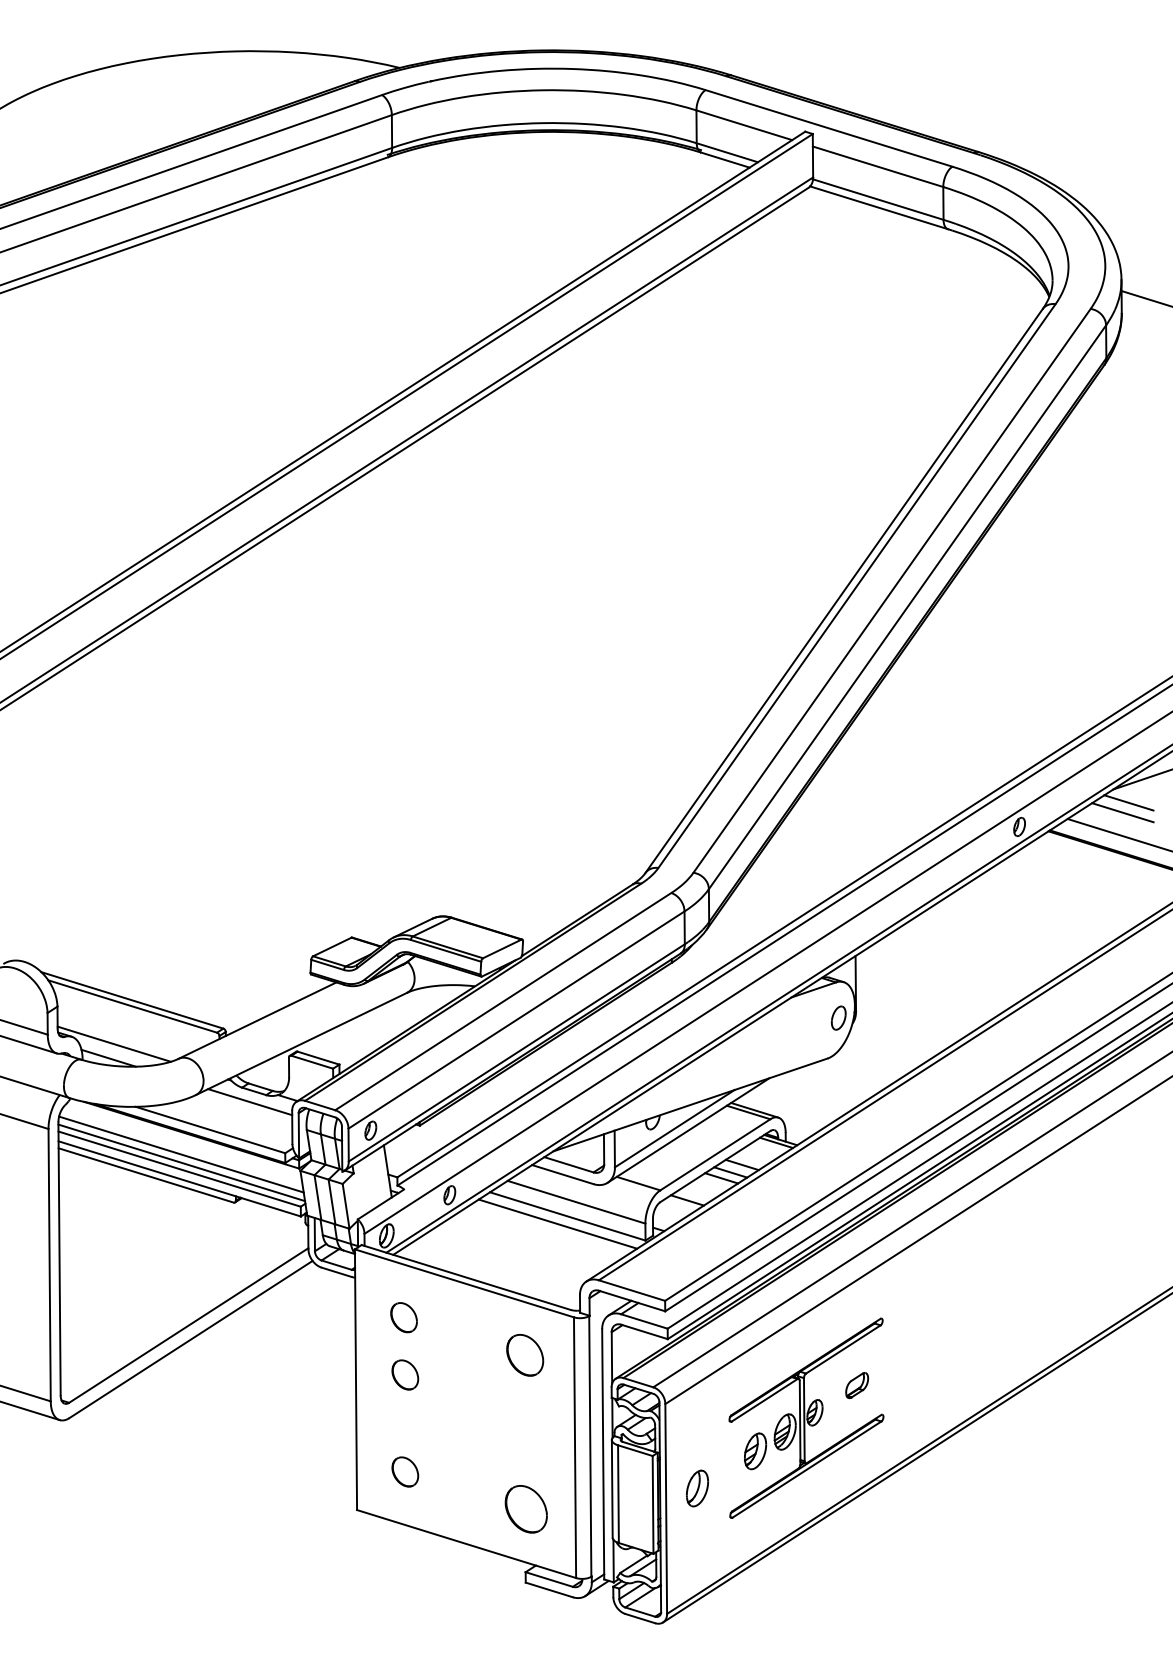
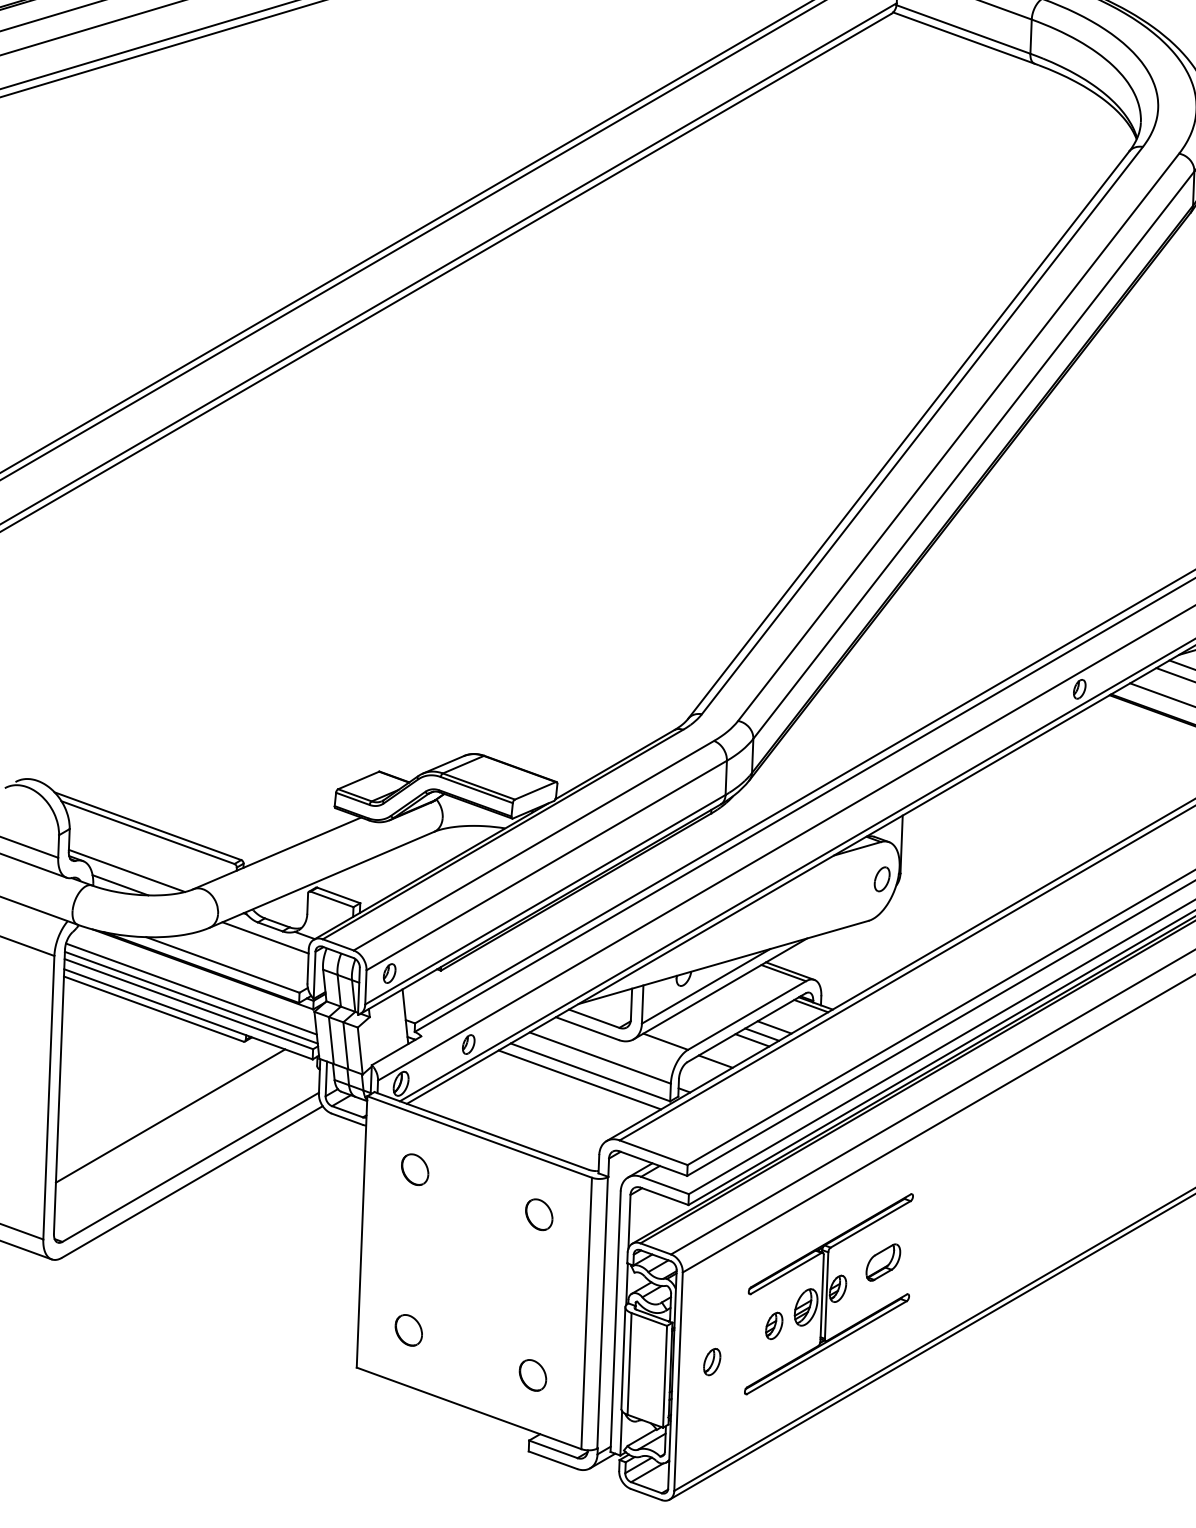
line: (167, 1277) -> (170, 1116), added
part: (524, 1354) -> (538, 1213), size x0.71
part: (405, 1374) -> (413, 1228), removed
part: (856, 1385) -> (882, 1262), size x1.43
part: (755, 1450) -> (774, 1325), size x0.71
part: (697, 1488) -> (712, 1361), size x0.71
part: (526, 1509) -> (533, 1375), size x0.62

